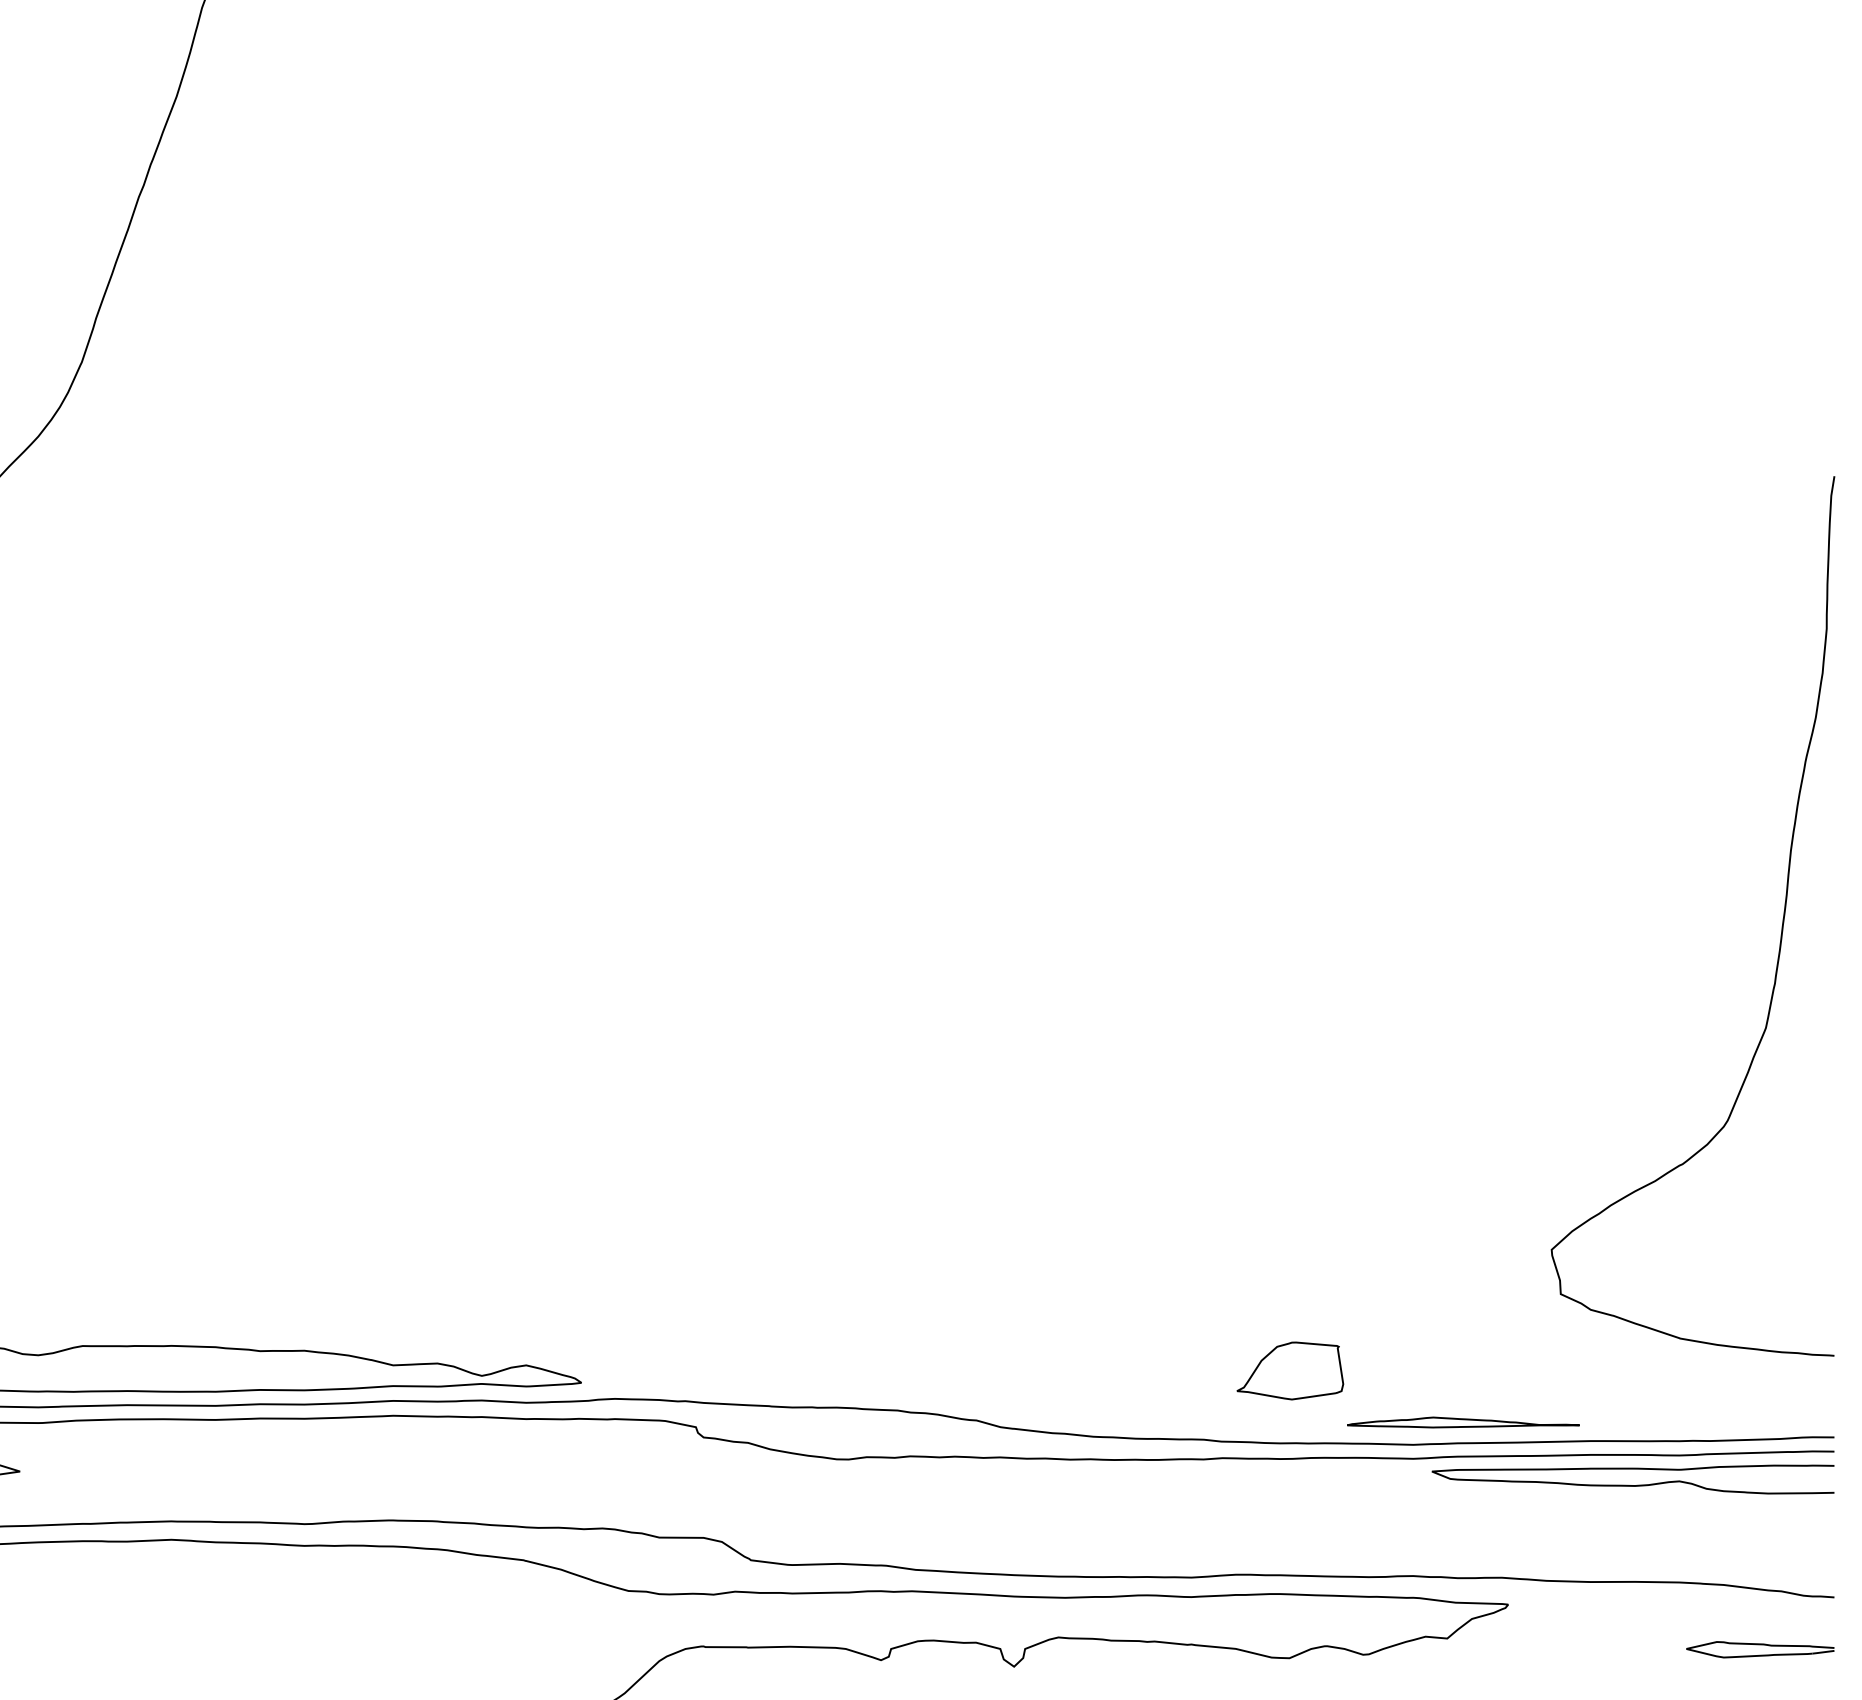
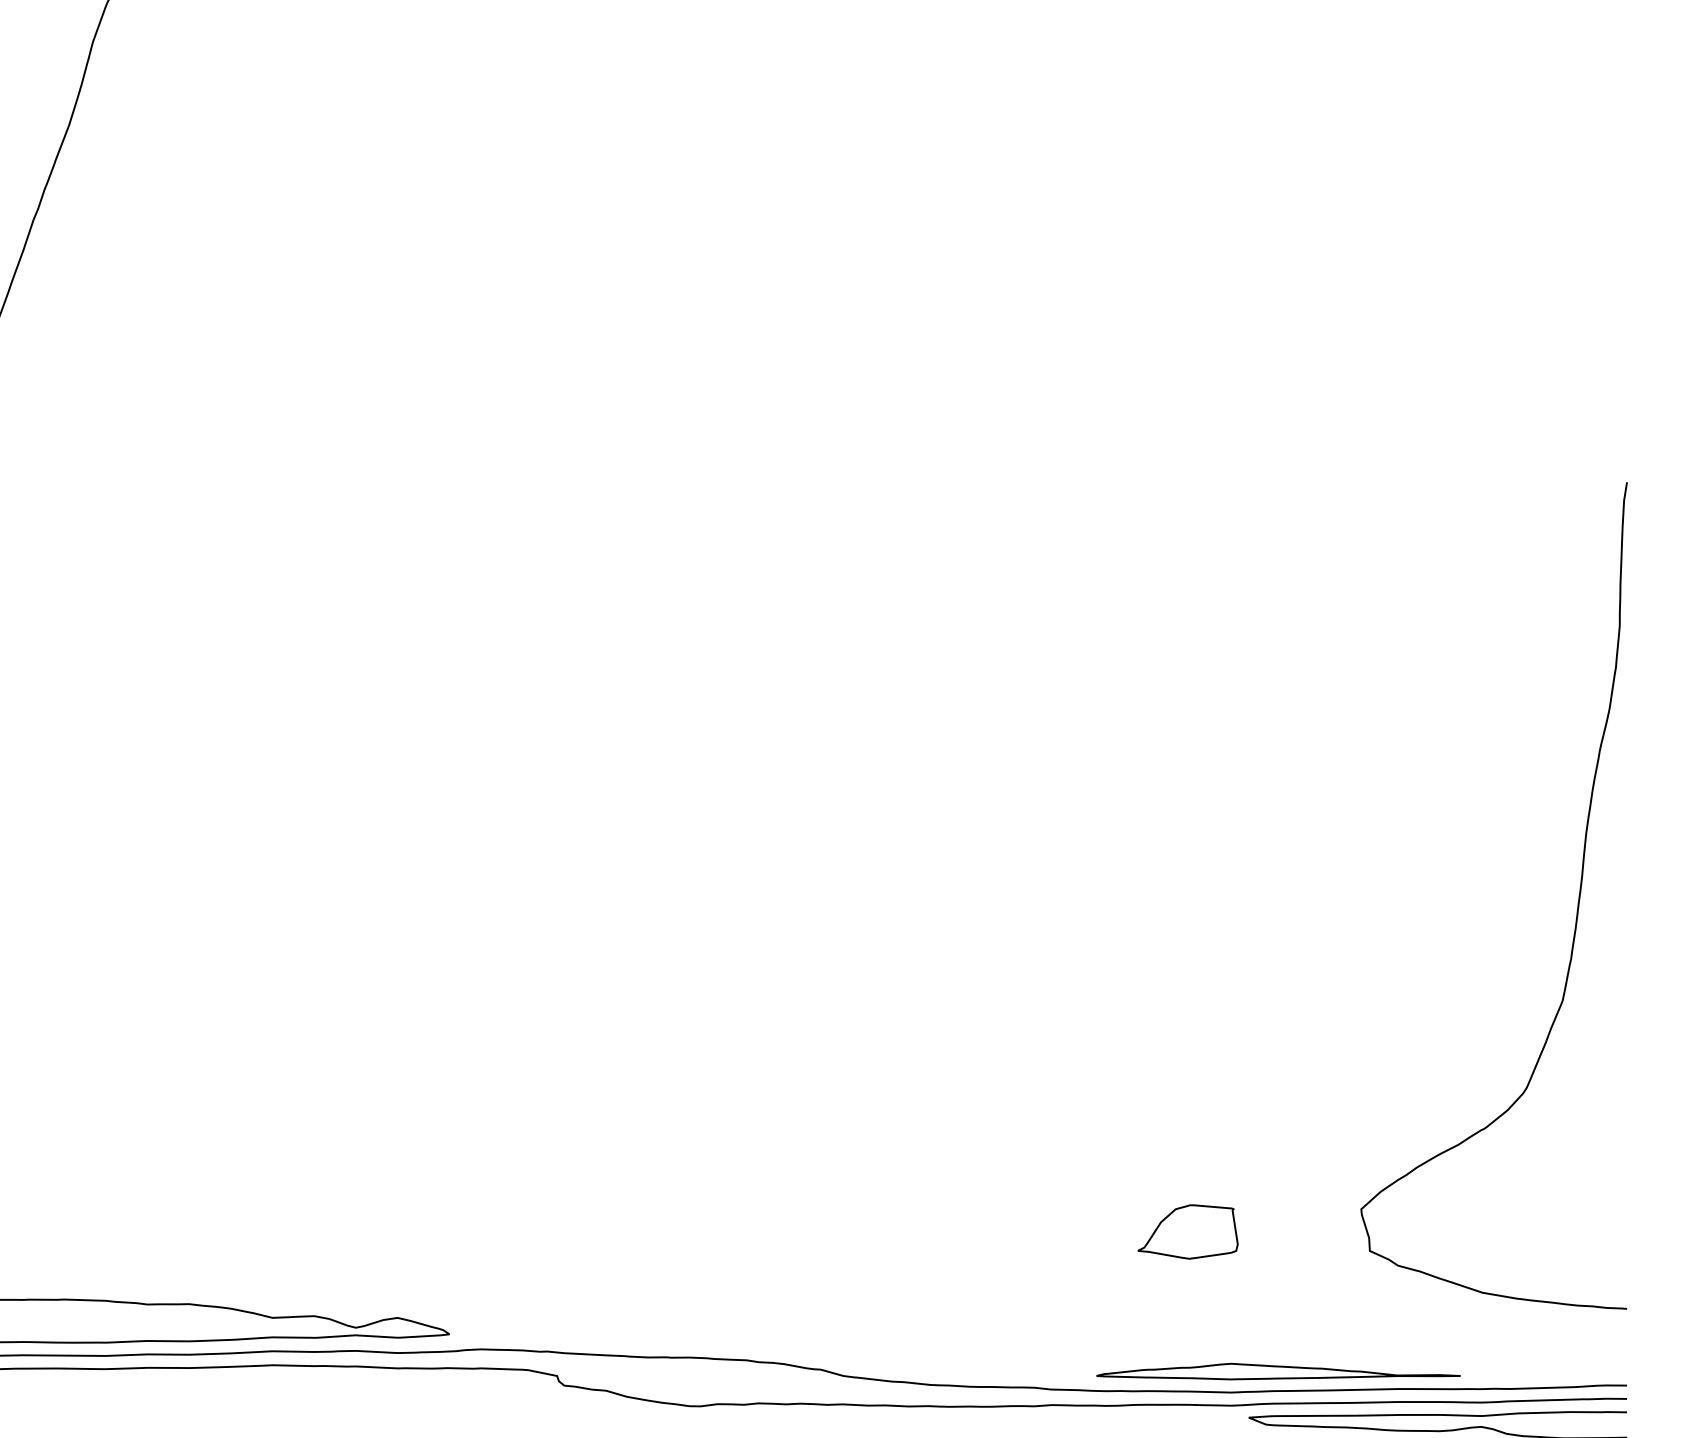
part: (1290, 1370) -> (1188, 1231), moved
part: (1463, 1422) -> (1278, 1371), size x1.67

